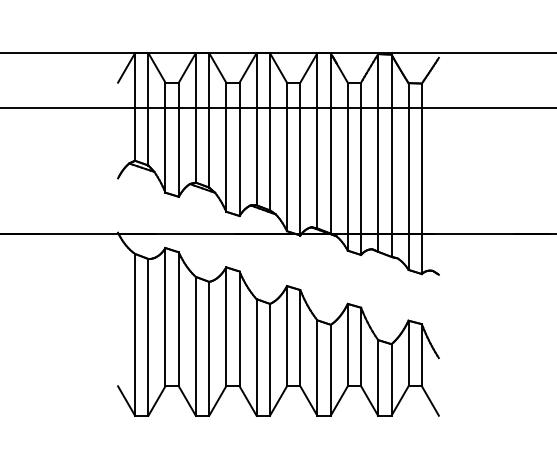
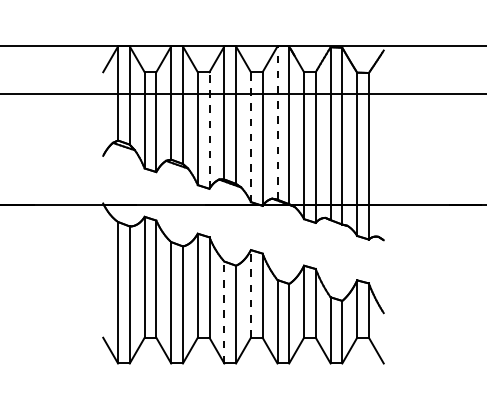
line: (317, 141) -> (277, 123), solid -> dashed
line: (239, 149) -> (209, 130), solid -> dashed
line: (286, 157) -> (250, 137), solid -> dashed
line: (286, 335) -> (250, 293), solid -> dashed
line: (256, 357) -> (224, 312), solid -> dashed

